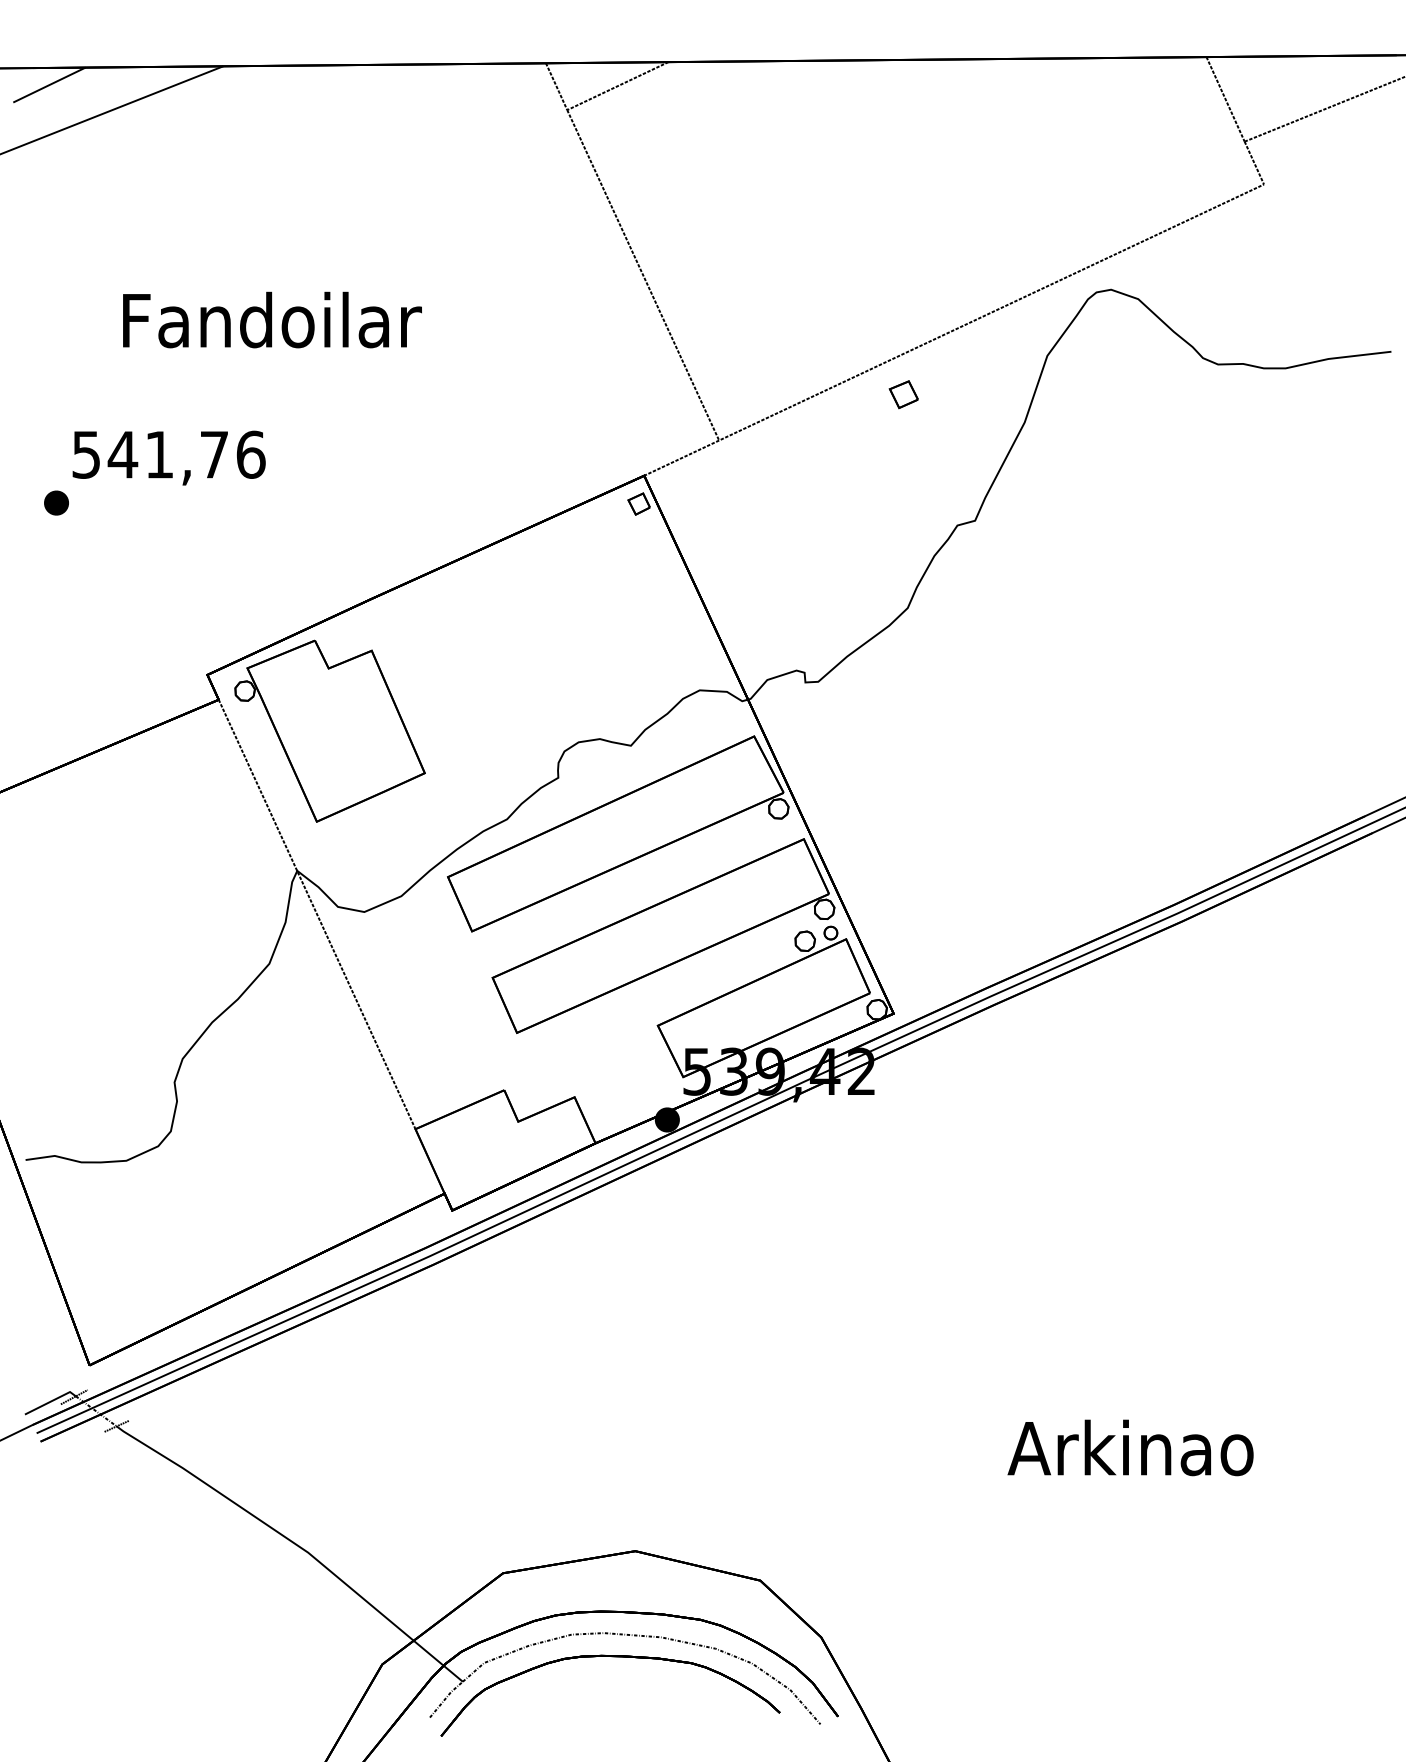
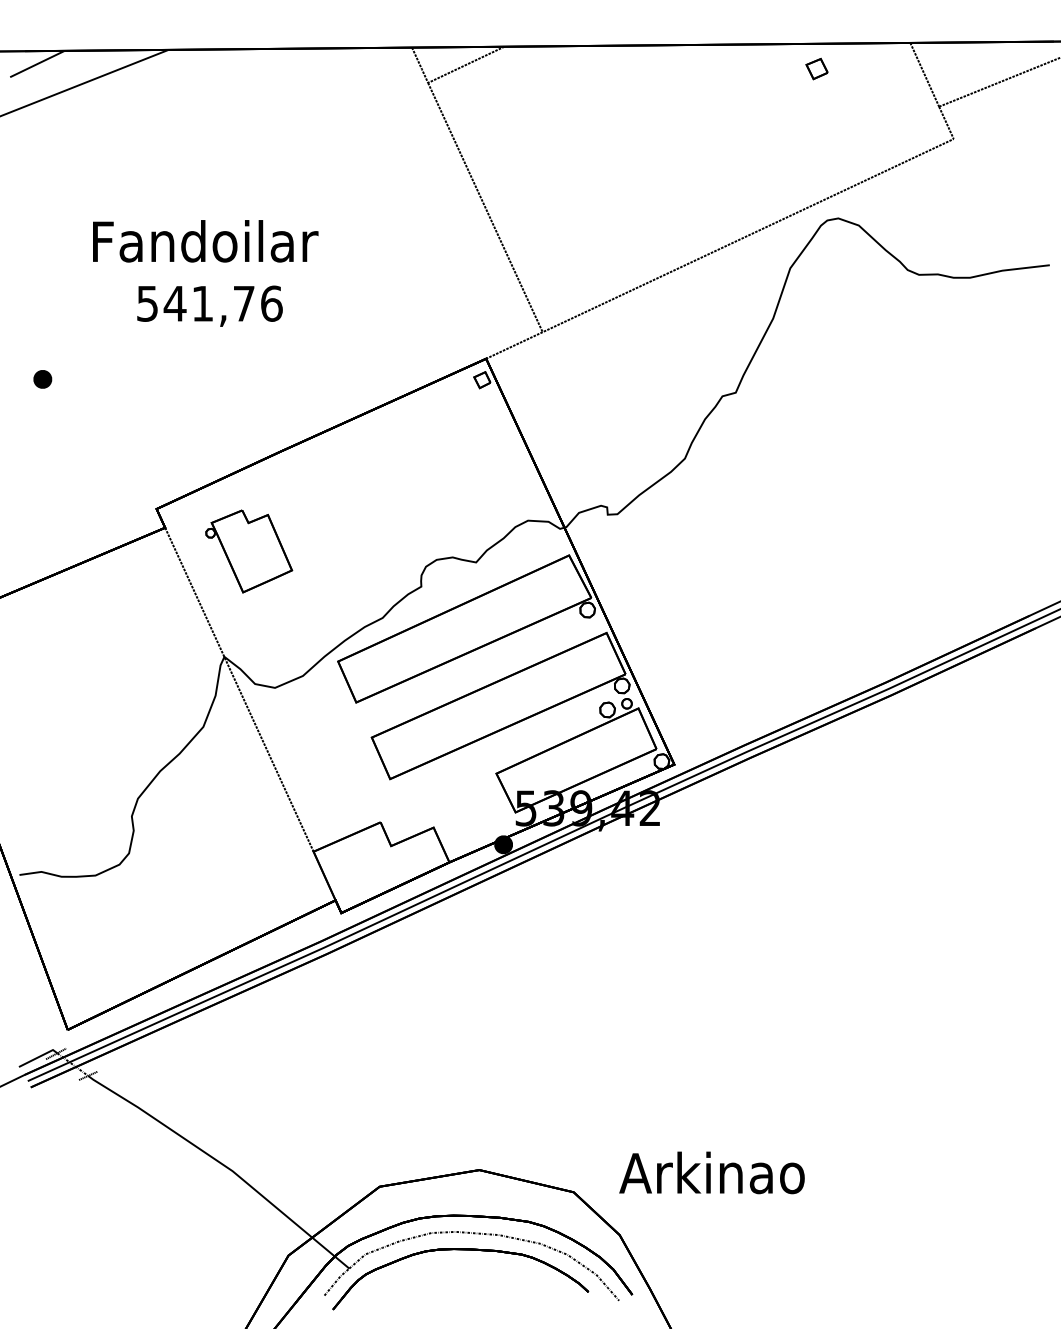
part: (903, 394) -> (816, 68), moved
text: (168, 457) -> (209, 305), moved
part: (329, 730) -> (248, 550), size x0.6
text: (1130, 1447) -> (711, 1172), moved

